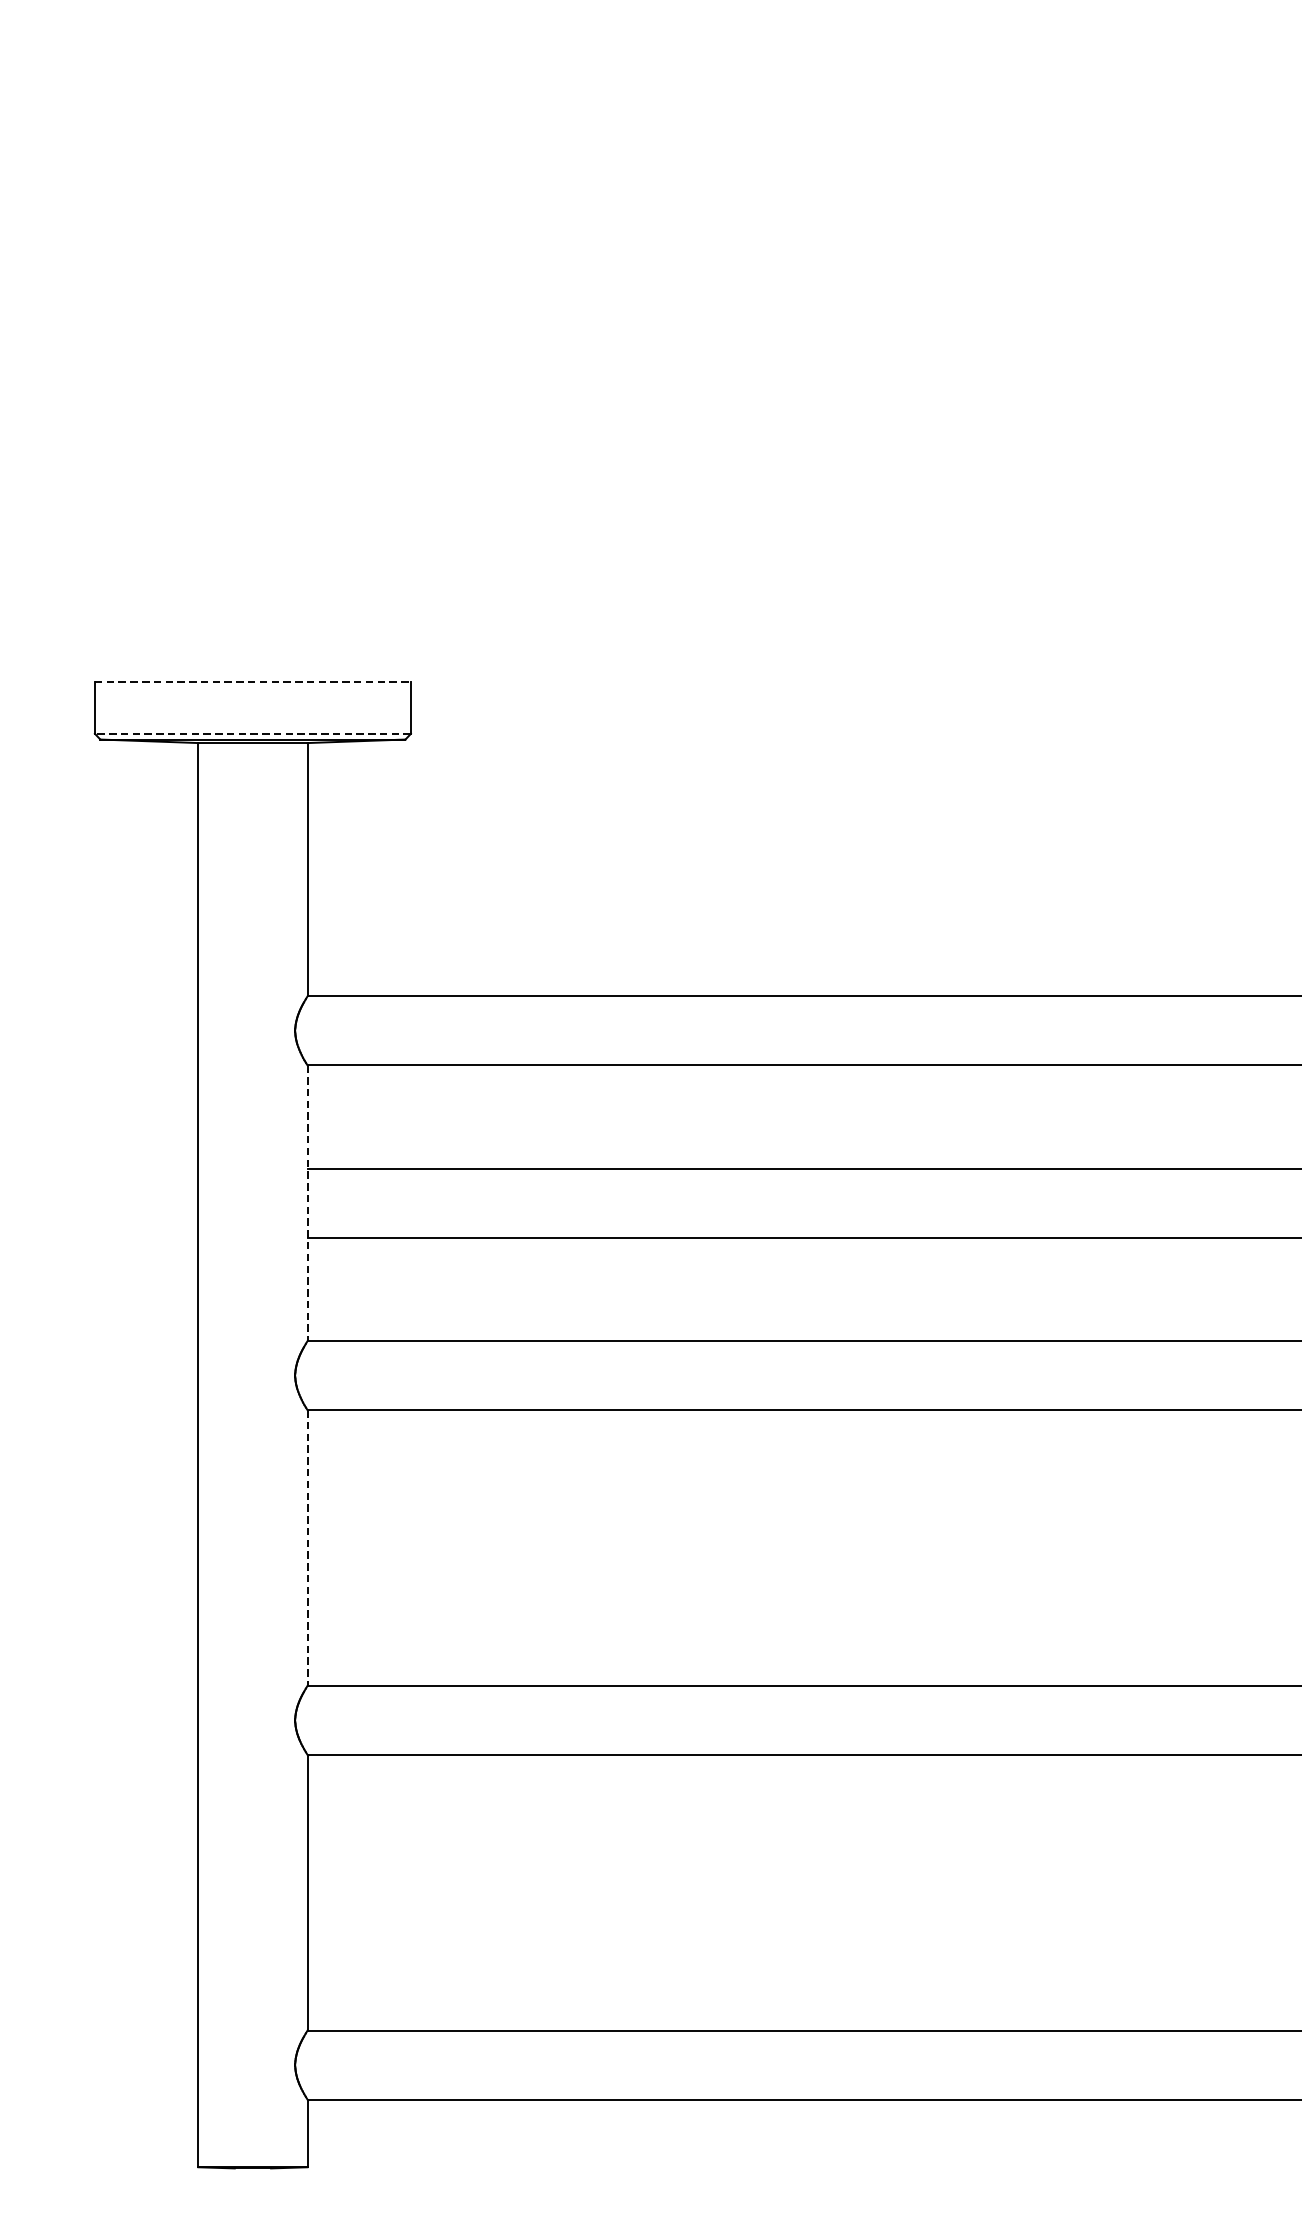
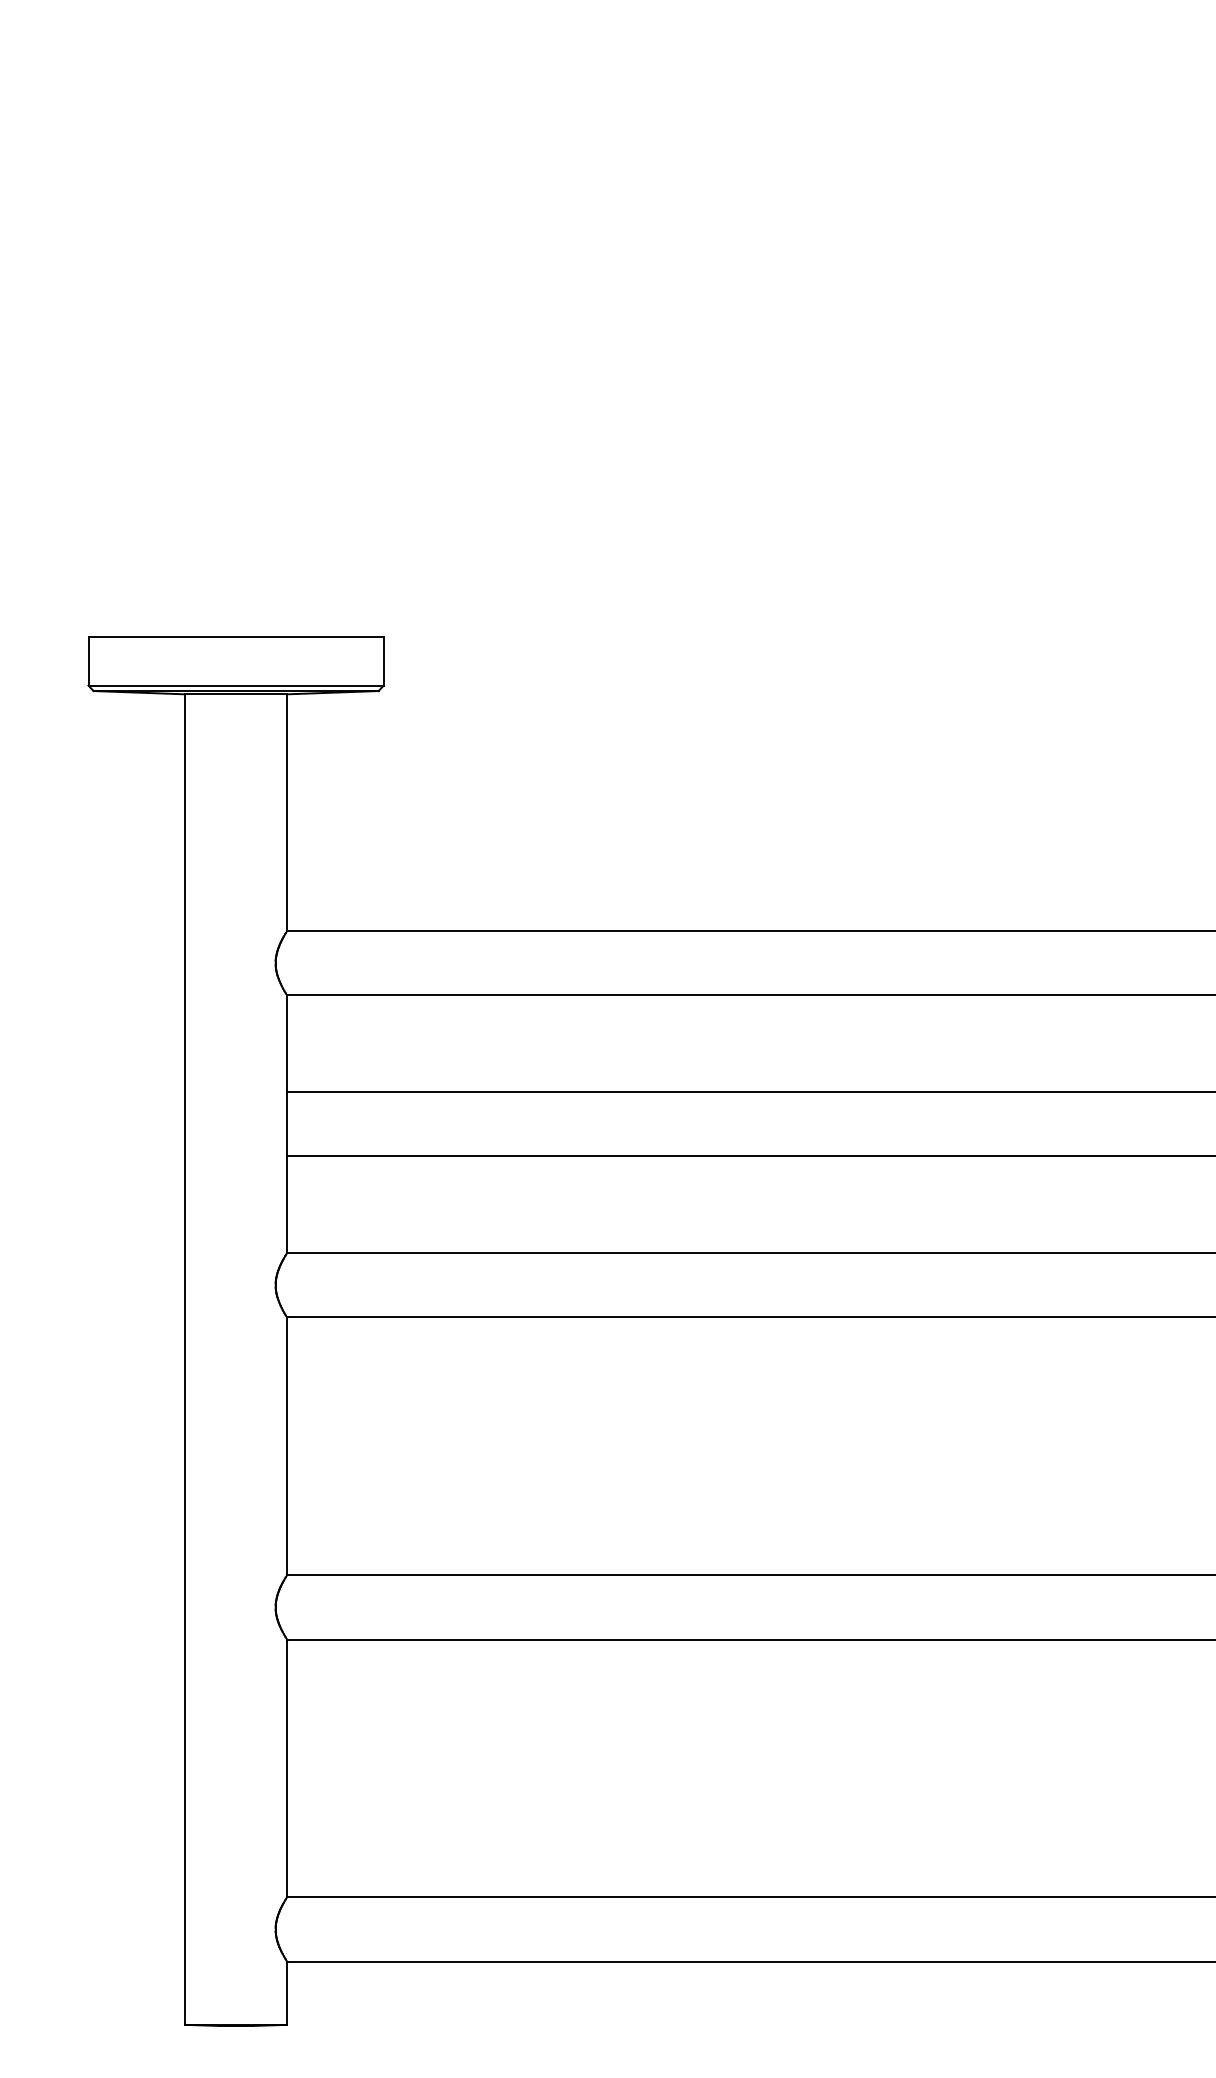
line: (253, 682) -> (236, 637), dashed -> solid
line: (253, 733) -> (236, 685), dashed -> solid
line: (307, 1203) -> (287, 1124), dashed -> solid
line: (307, 1548) -> (287, 1446), dashed -> solid

